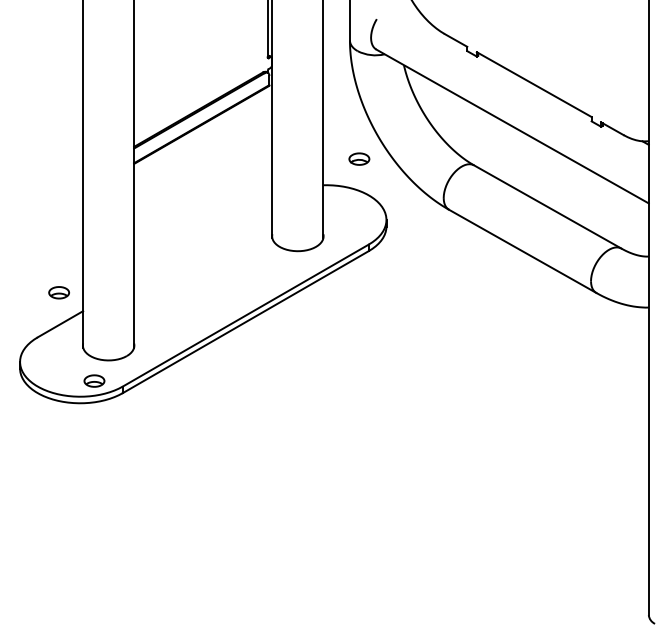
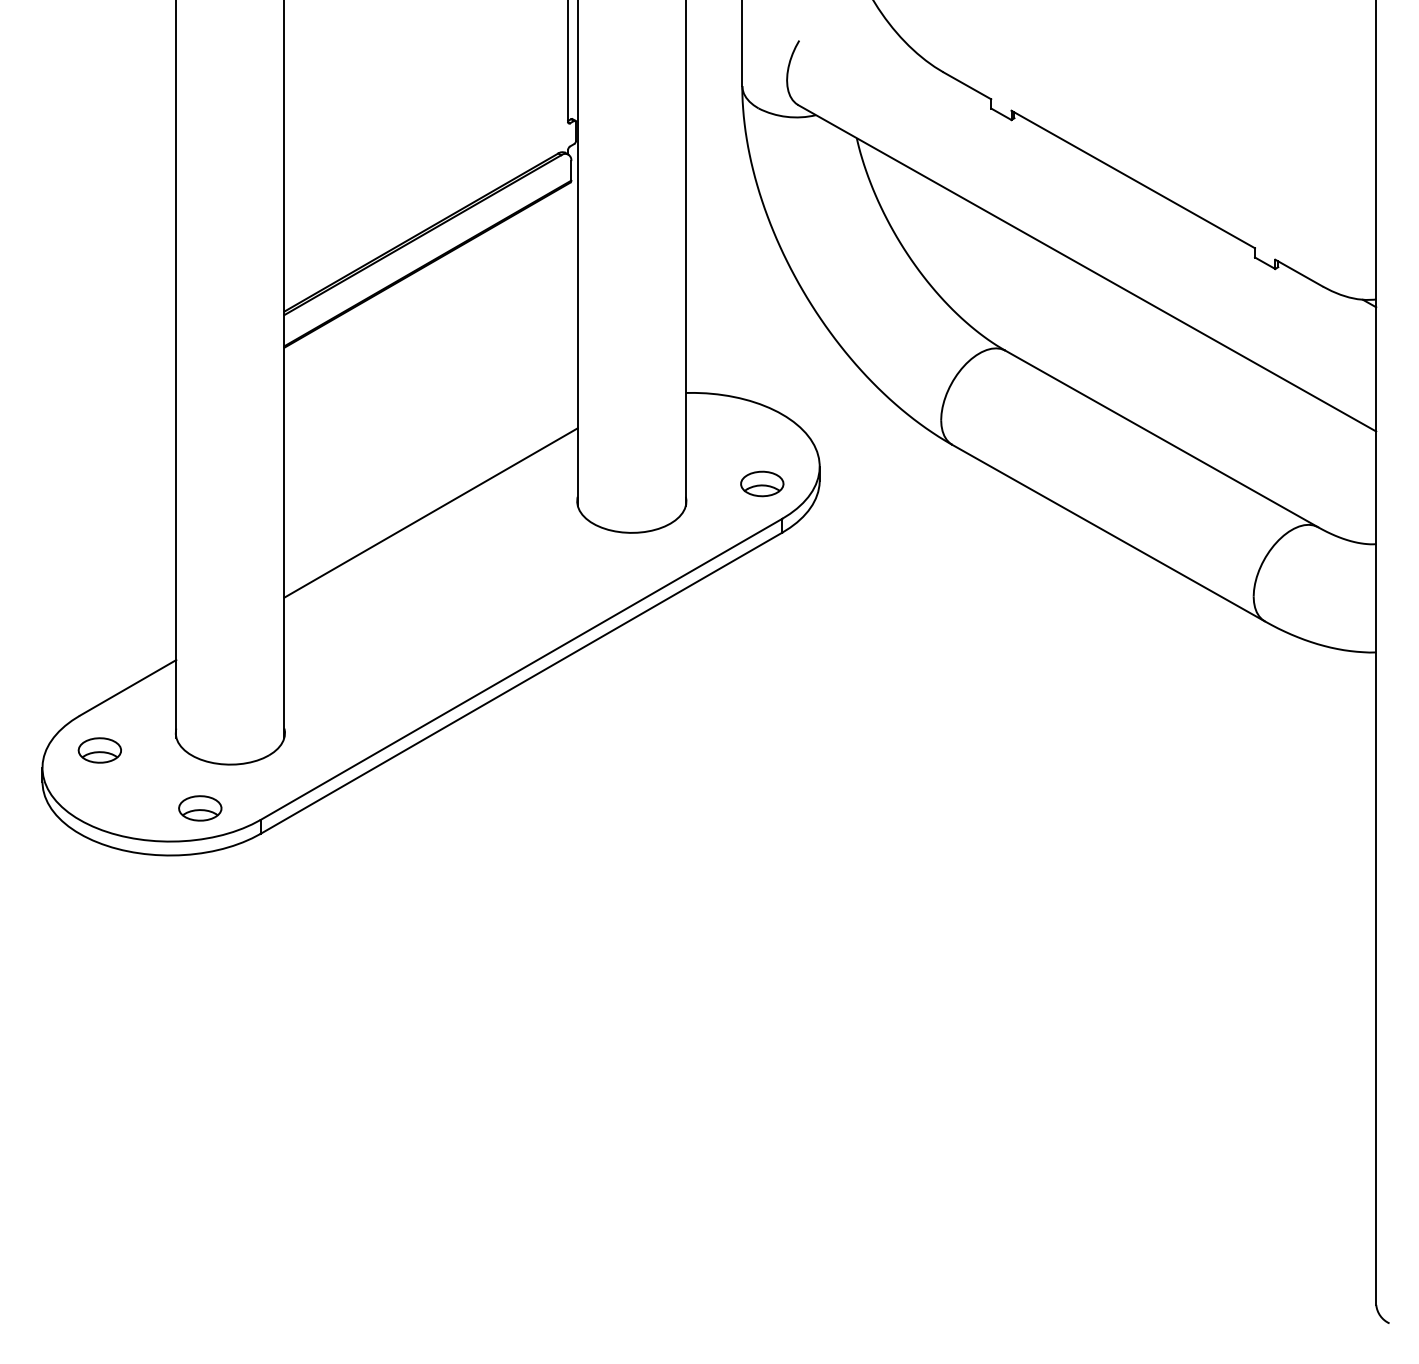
part: (359, 158) -> (762, 482), moved
line: (203, 241) -> (431, 512), added
part: (58, 292) -> (98, 749), moved

